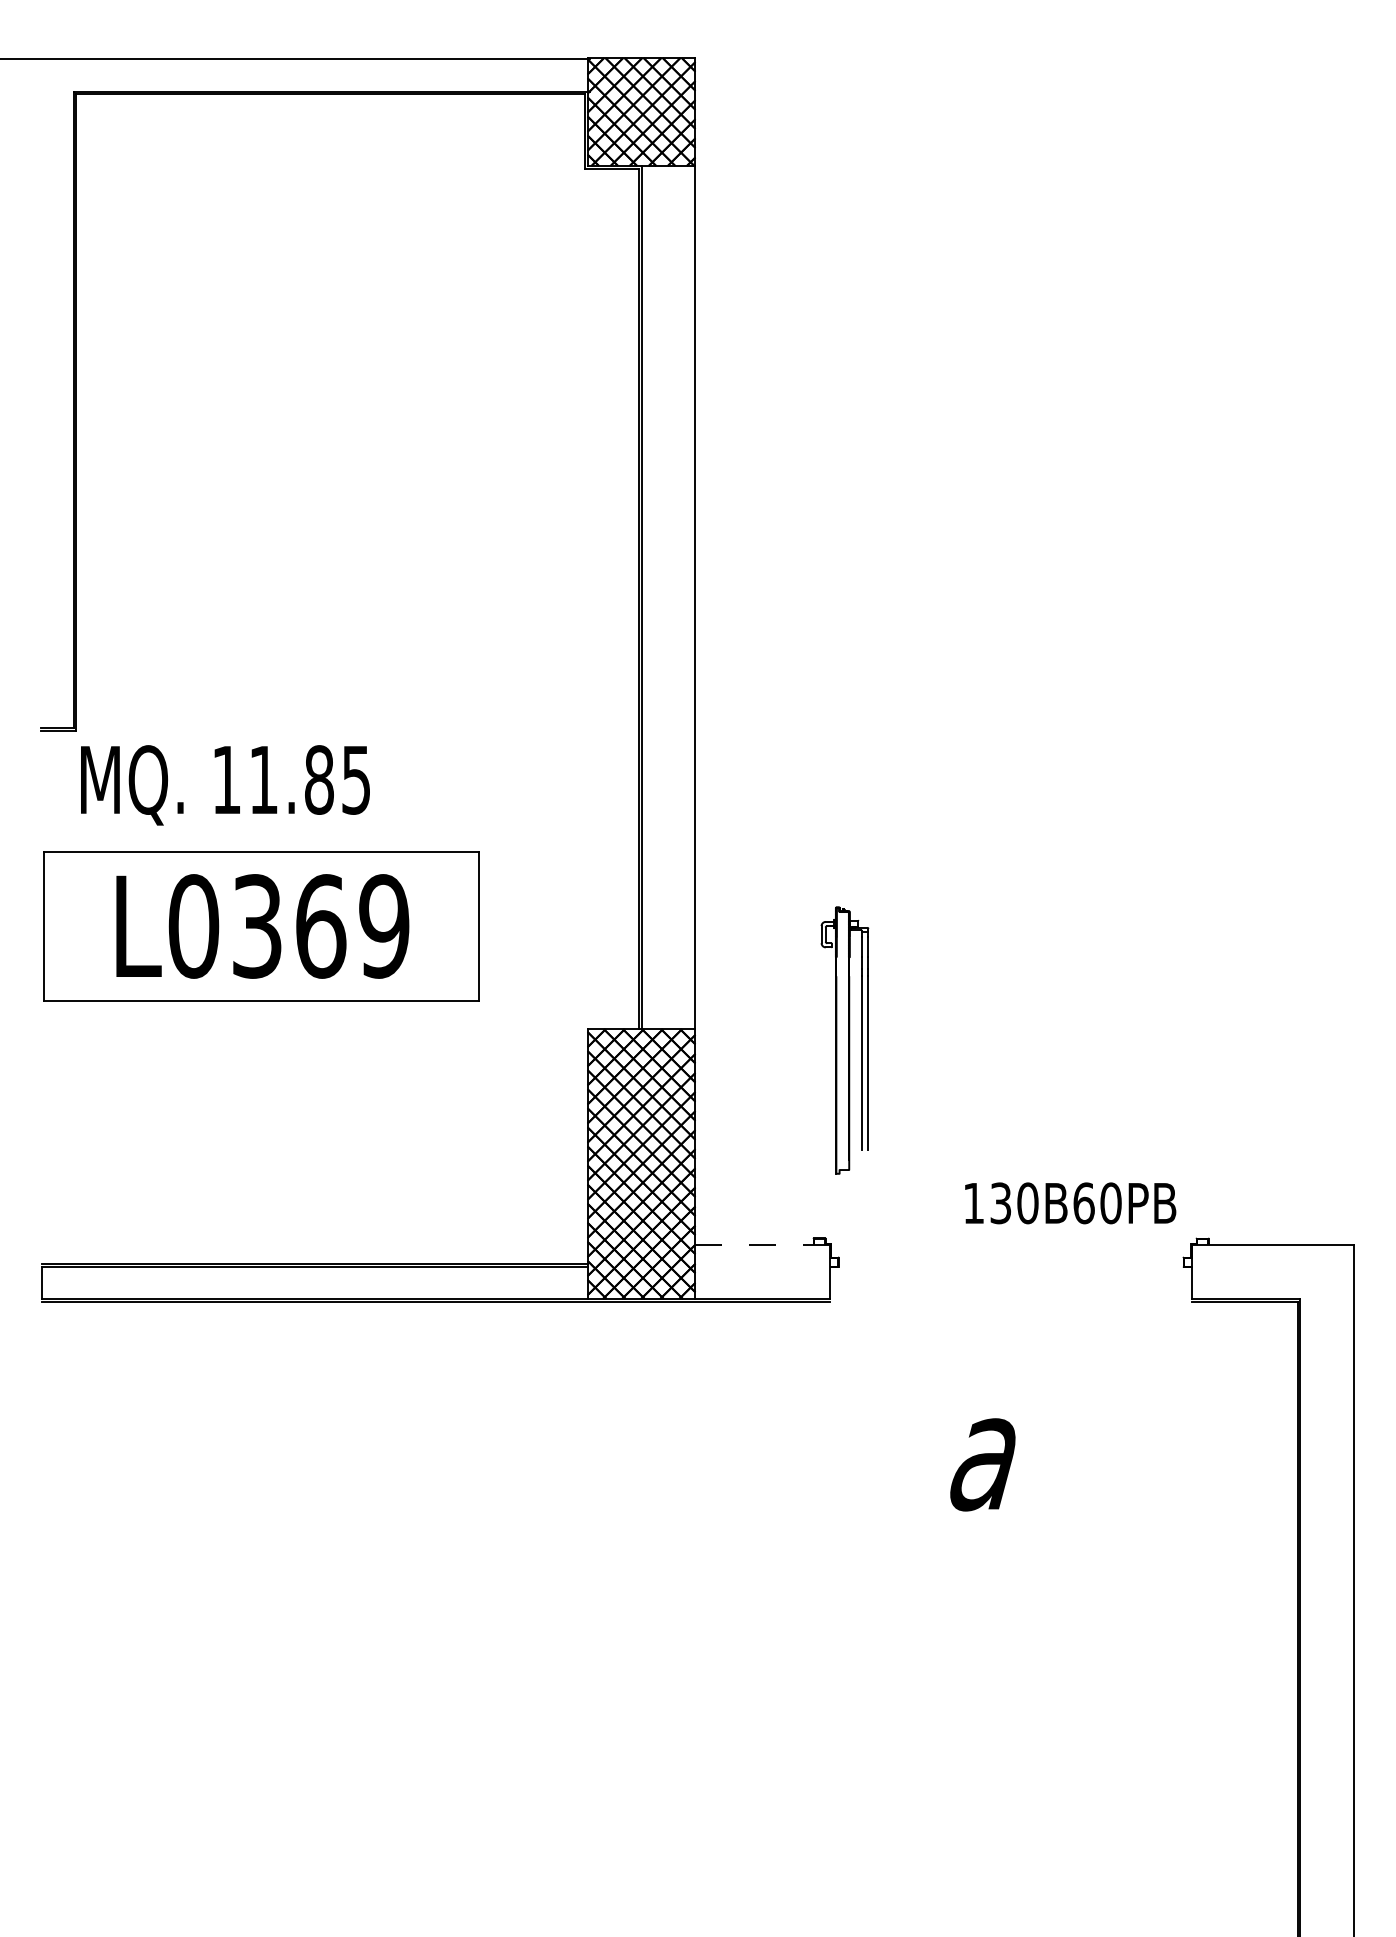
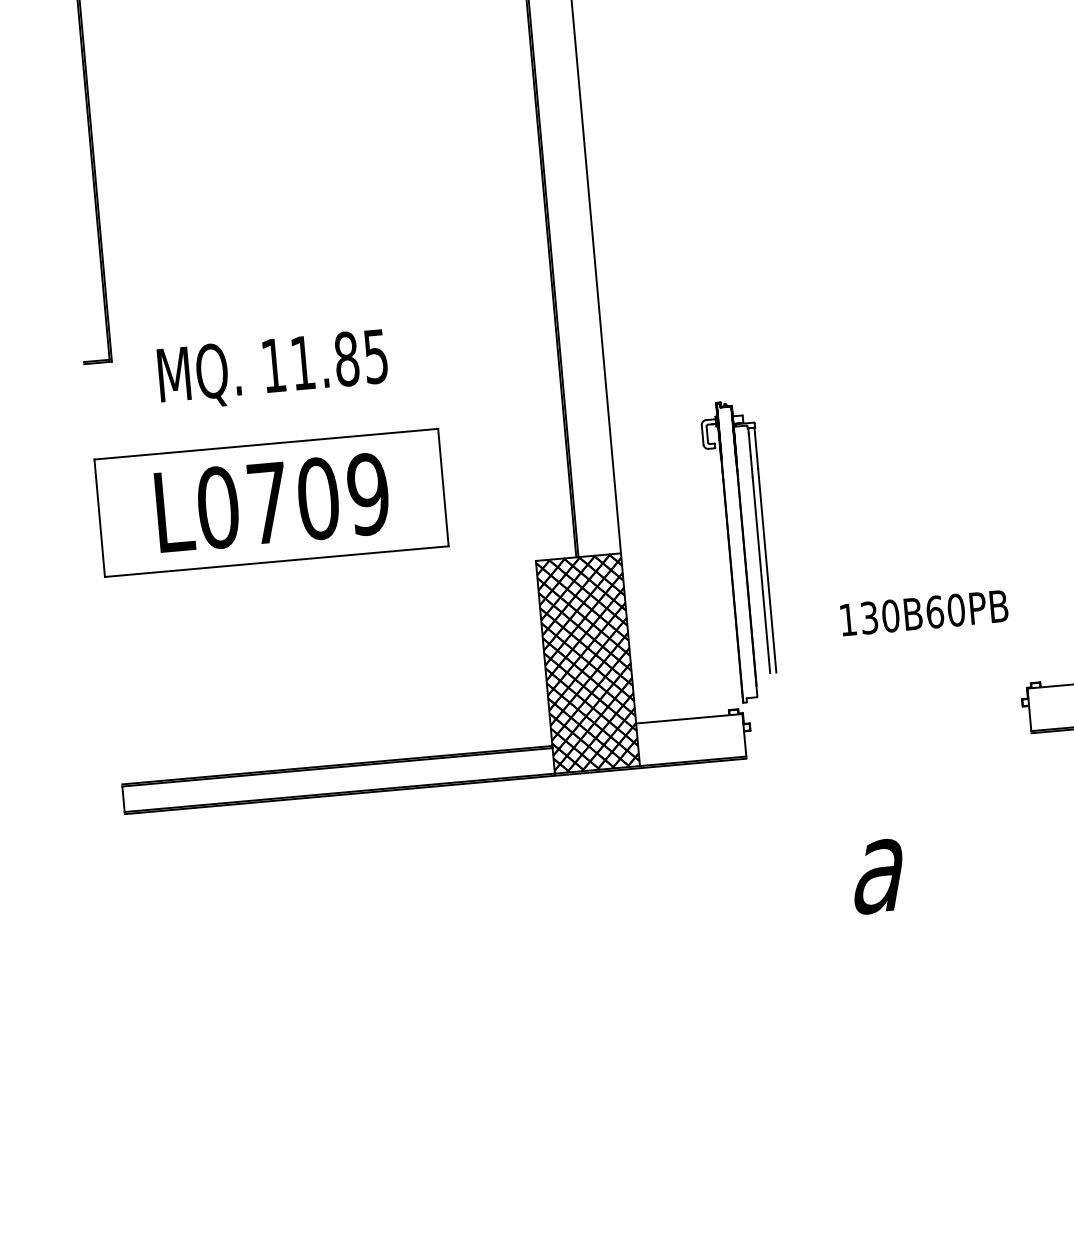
text: (225, 785) -> (273, 370), moved
text: (289, 926) -> (293, 500), L0369 -> L0709
part: (844, 1040) -> (739, 551), size x1.43
text: (1070, 1203) -> (924, 613), moved
line: (763, 1244) -> (689, 718), dashed -> solid

